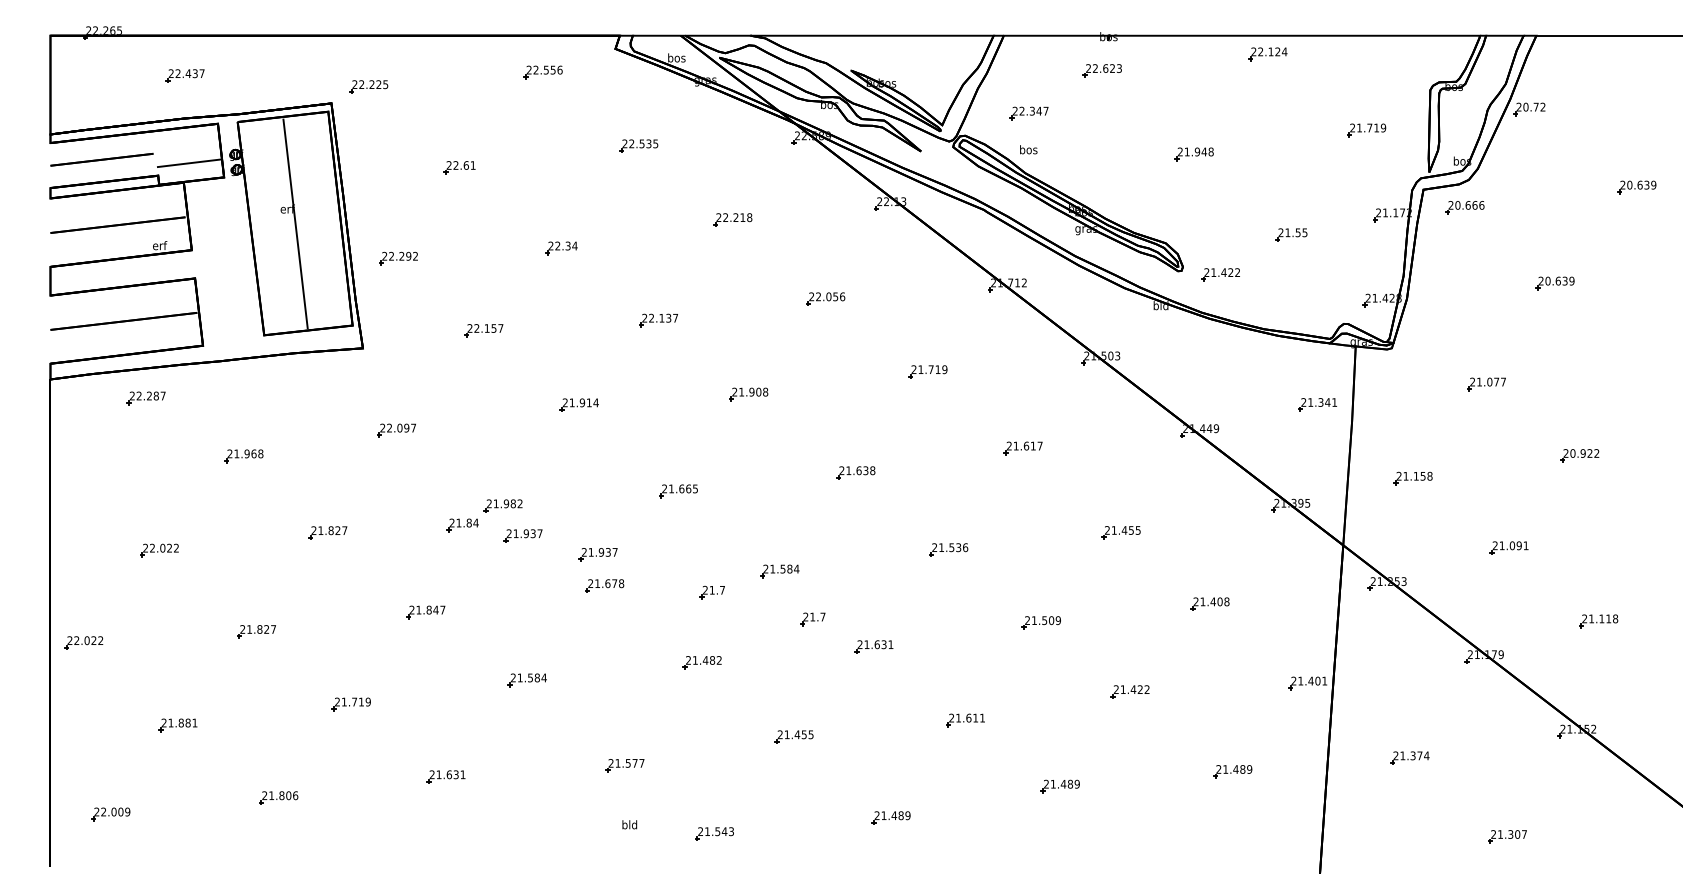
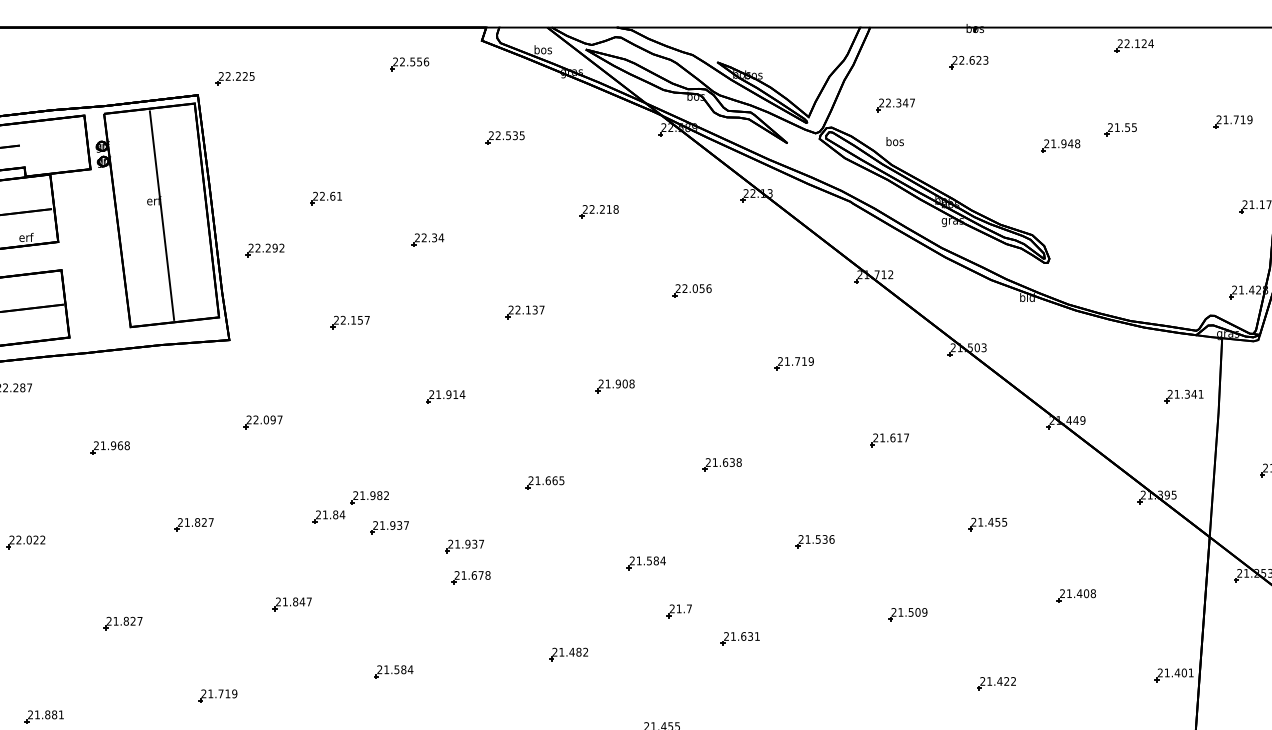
part: (184, 75) -> (50, 67), removed
line: (188, 163) -> (54, 155), removed
part: (459, 167) -> (325, 198), moved
part: (1291, 234) -> (1120, 129), moved
part: (1220, 274) -> (1086, 266), removed
part: (711, 592) -> (577, 584), removed
part: (965, 720) -> (831, 712), removed

